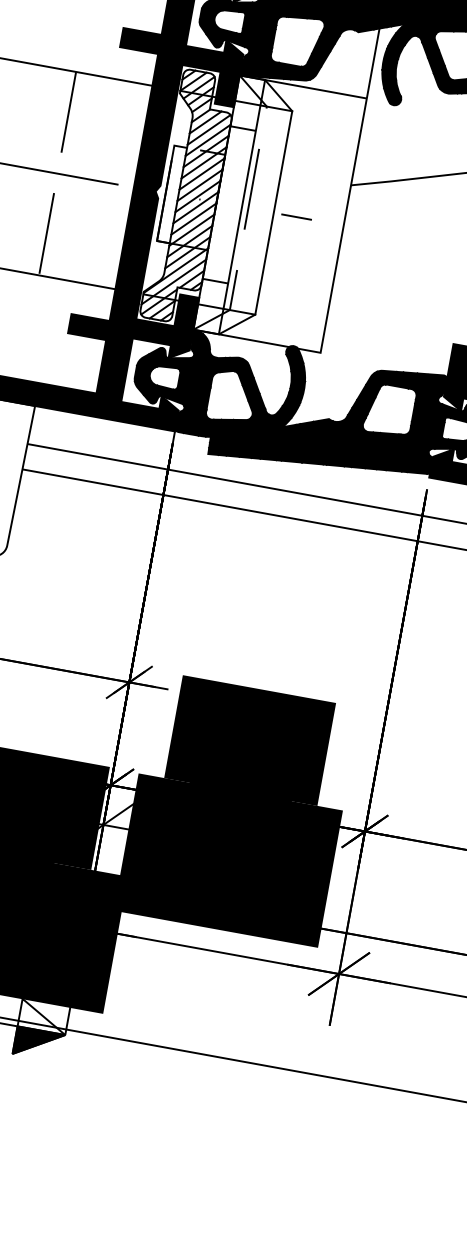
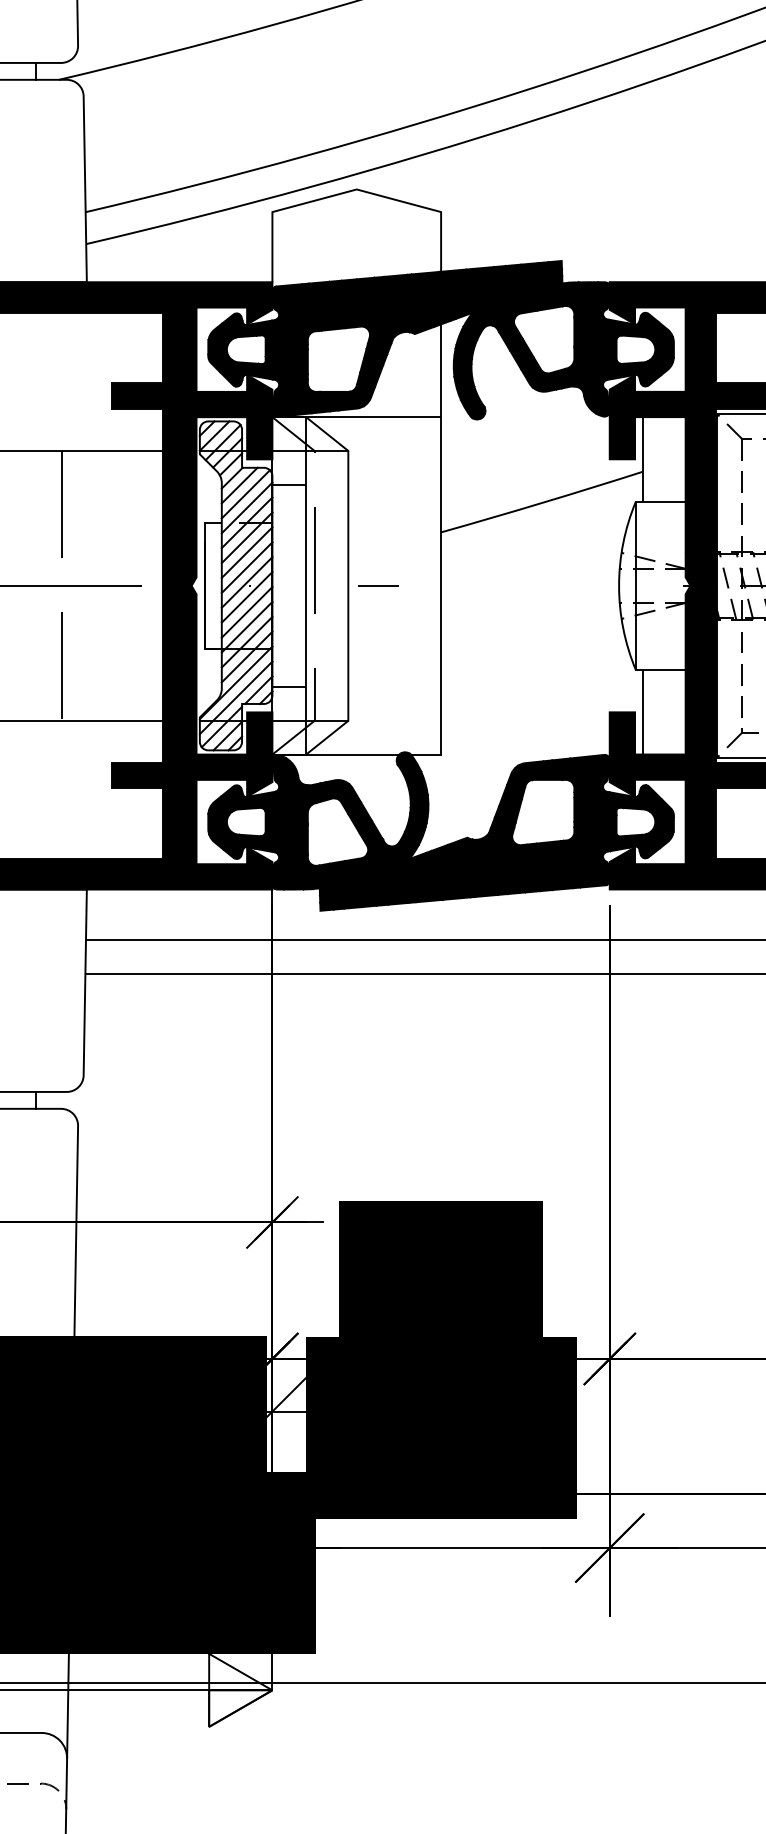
fill: (38, 1044) -> (240, 1708), removed

